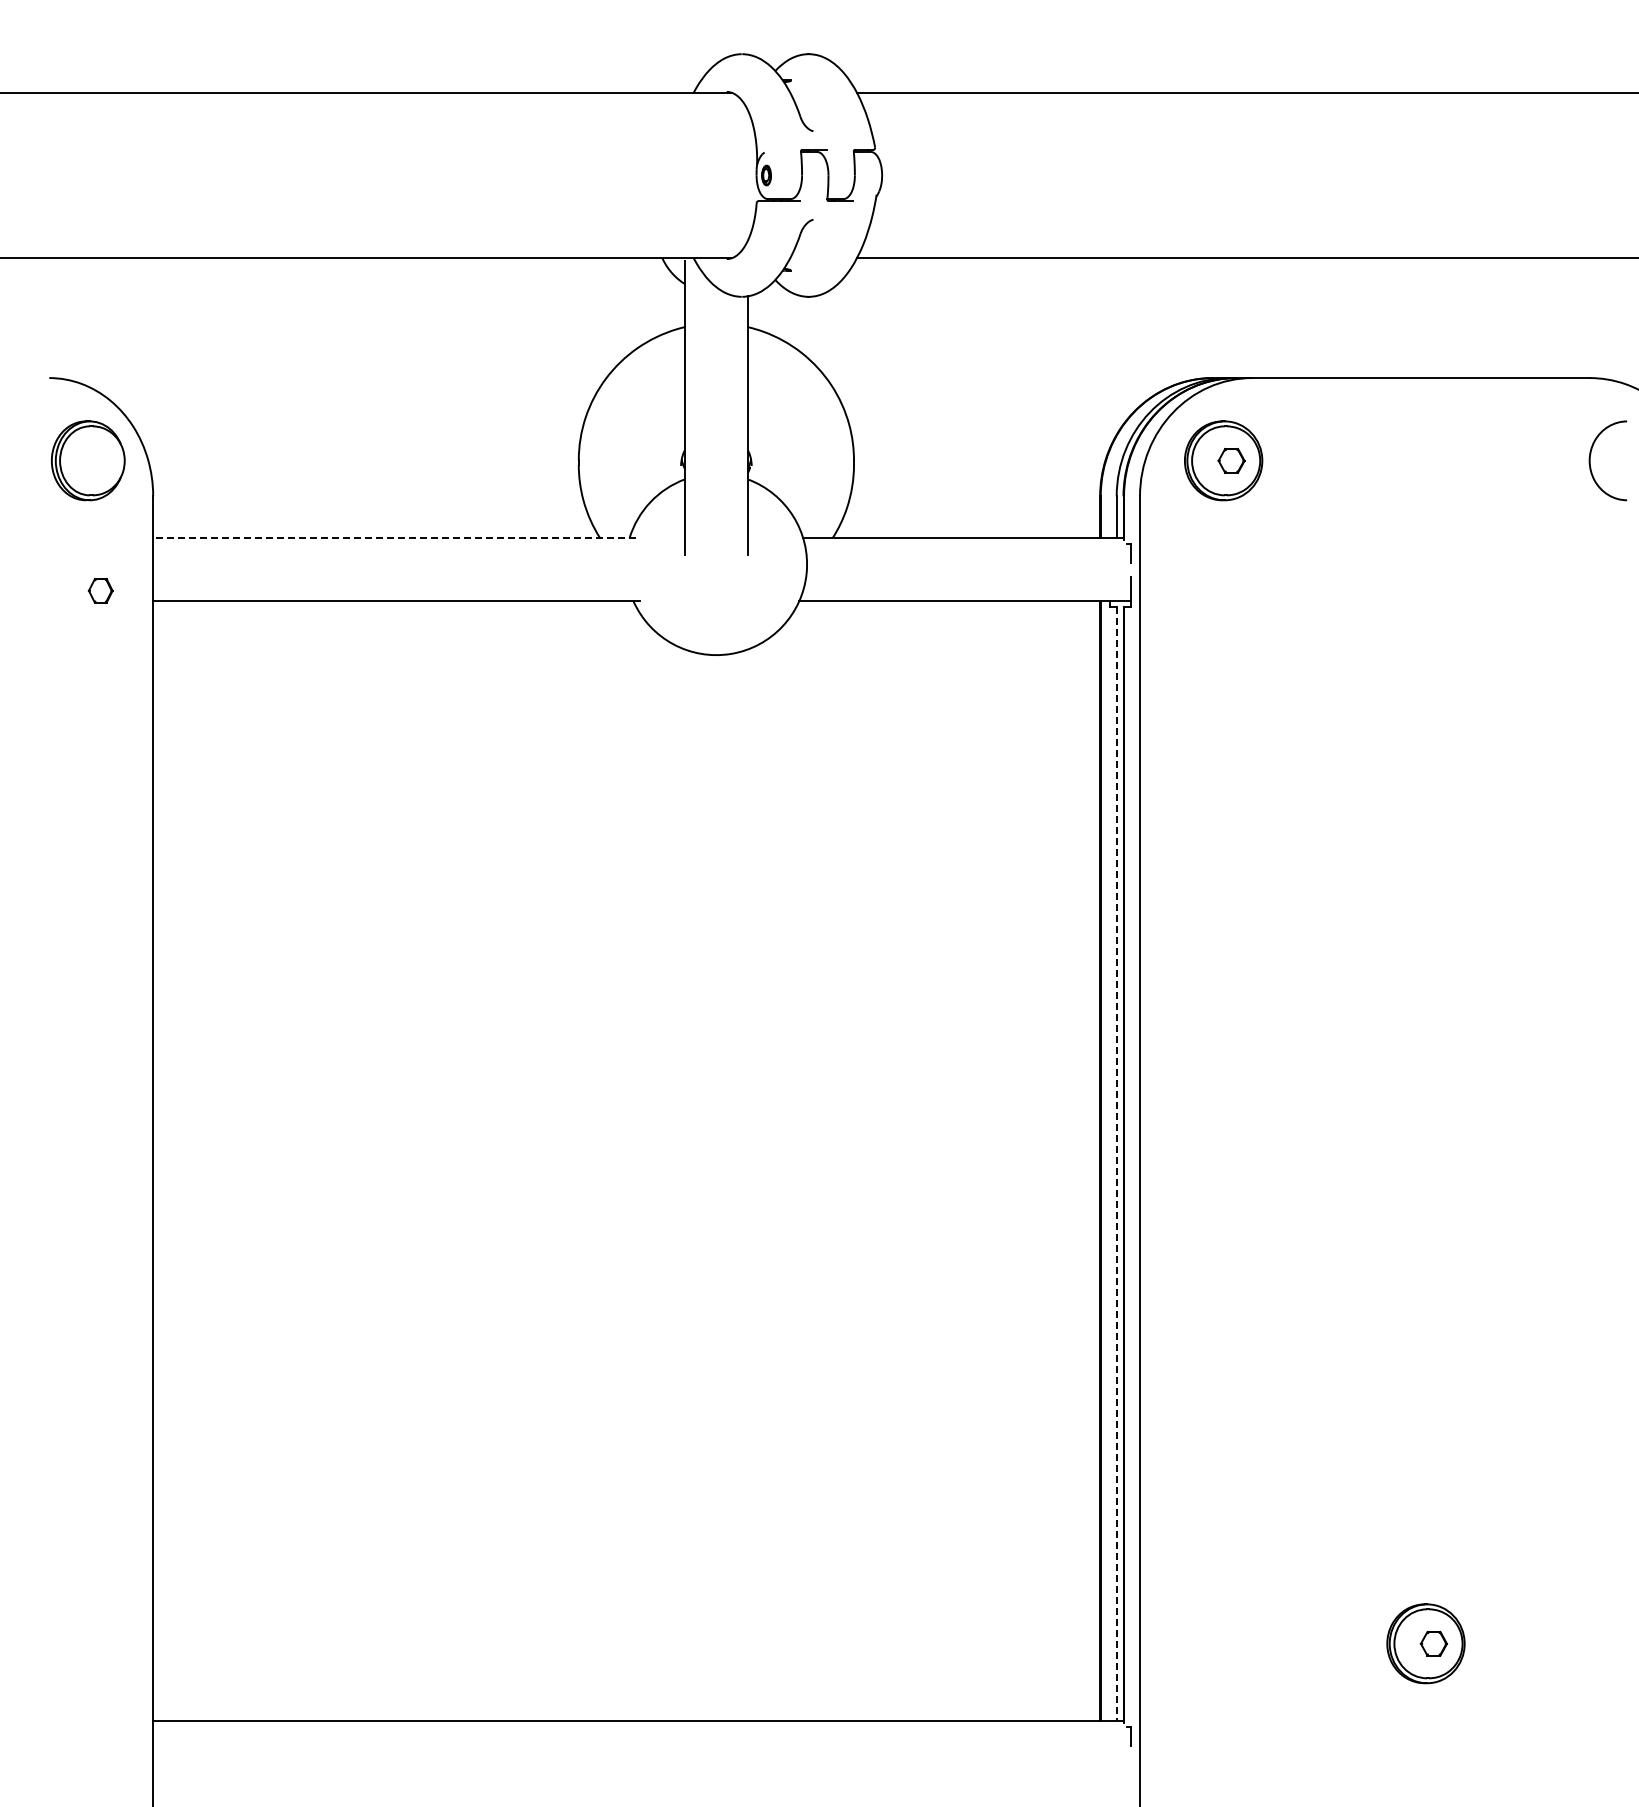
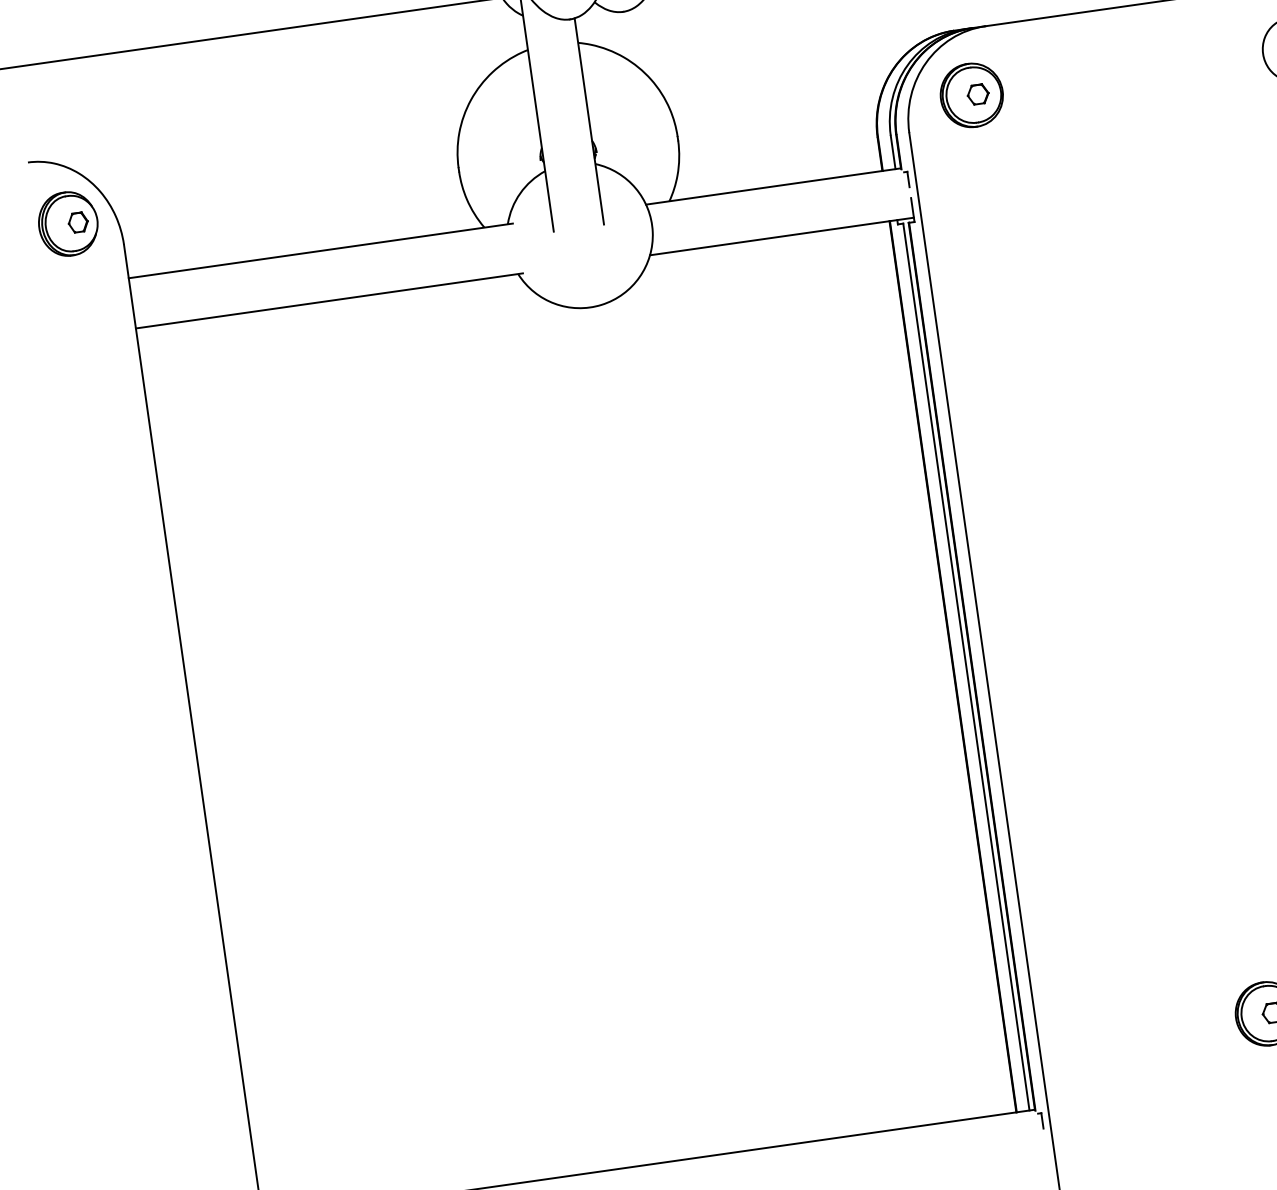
line: (394, 538) -> (320, 251), dashed -> solid
part: (100, 590) -> (78, 222), moved
line: (1116, 1164) -> (966, 667), dashed -> solid

